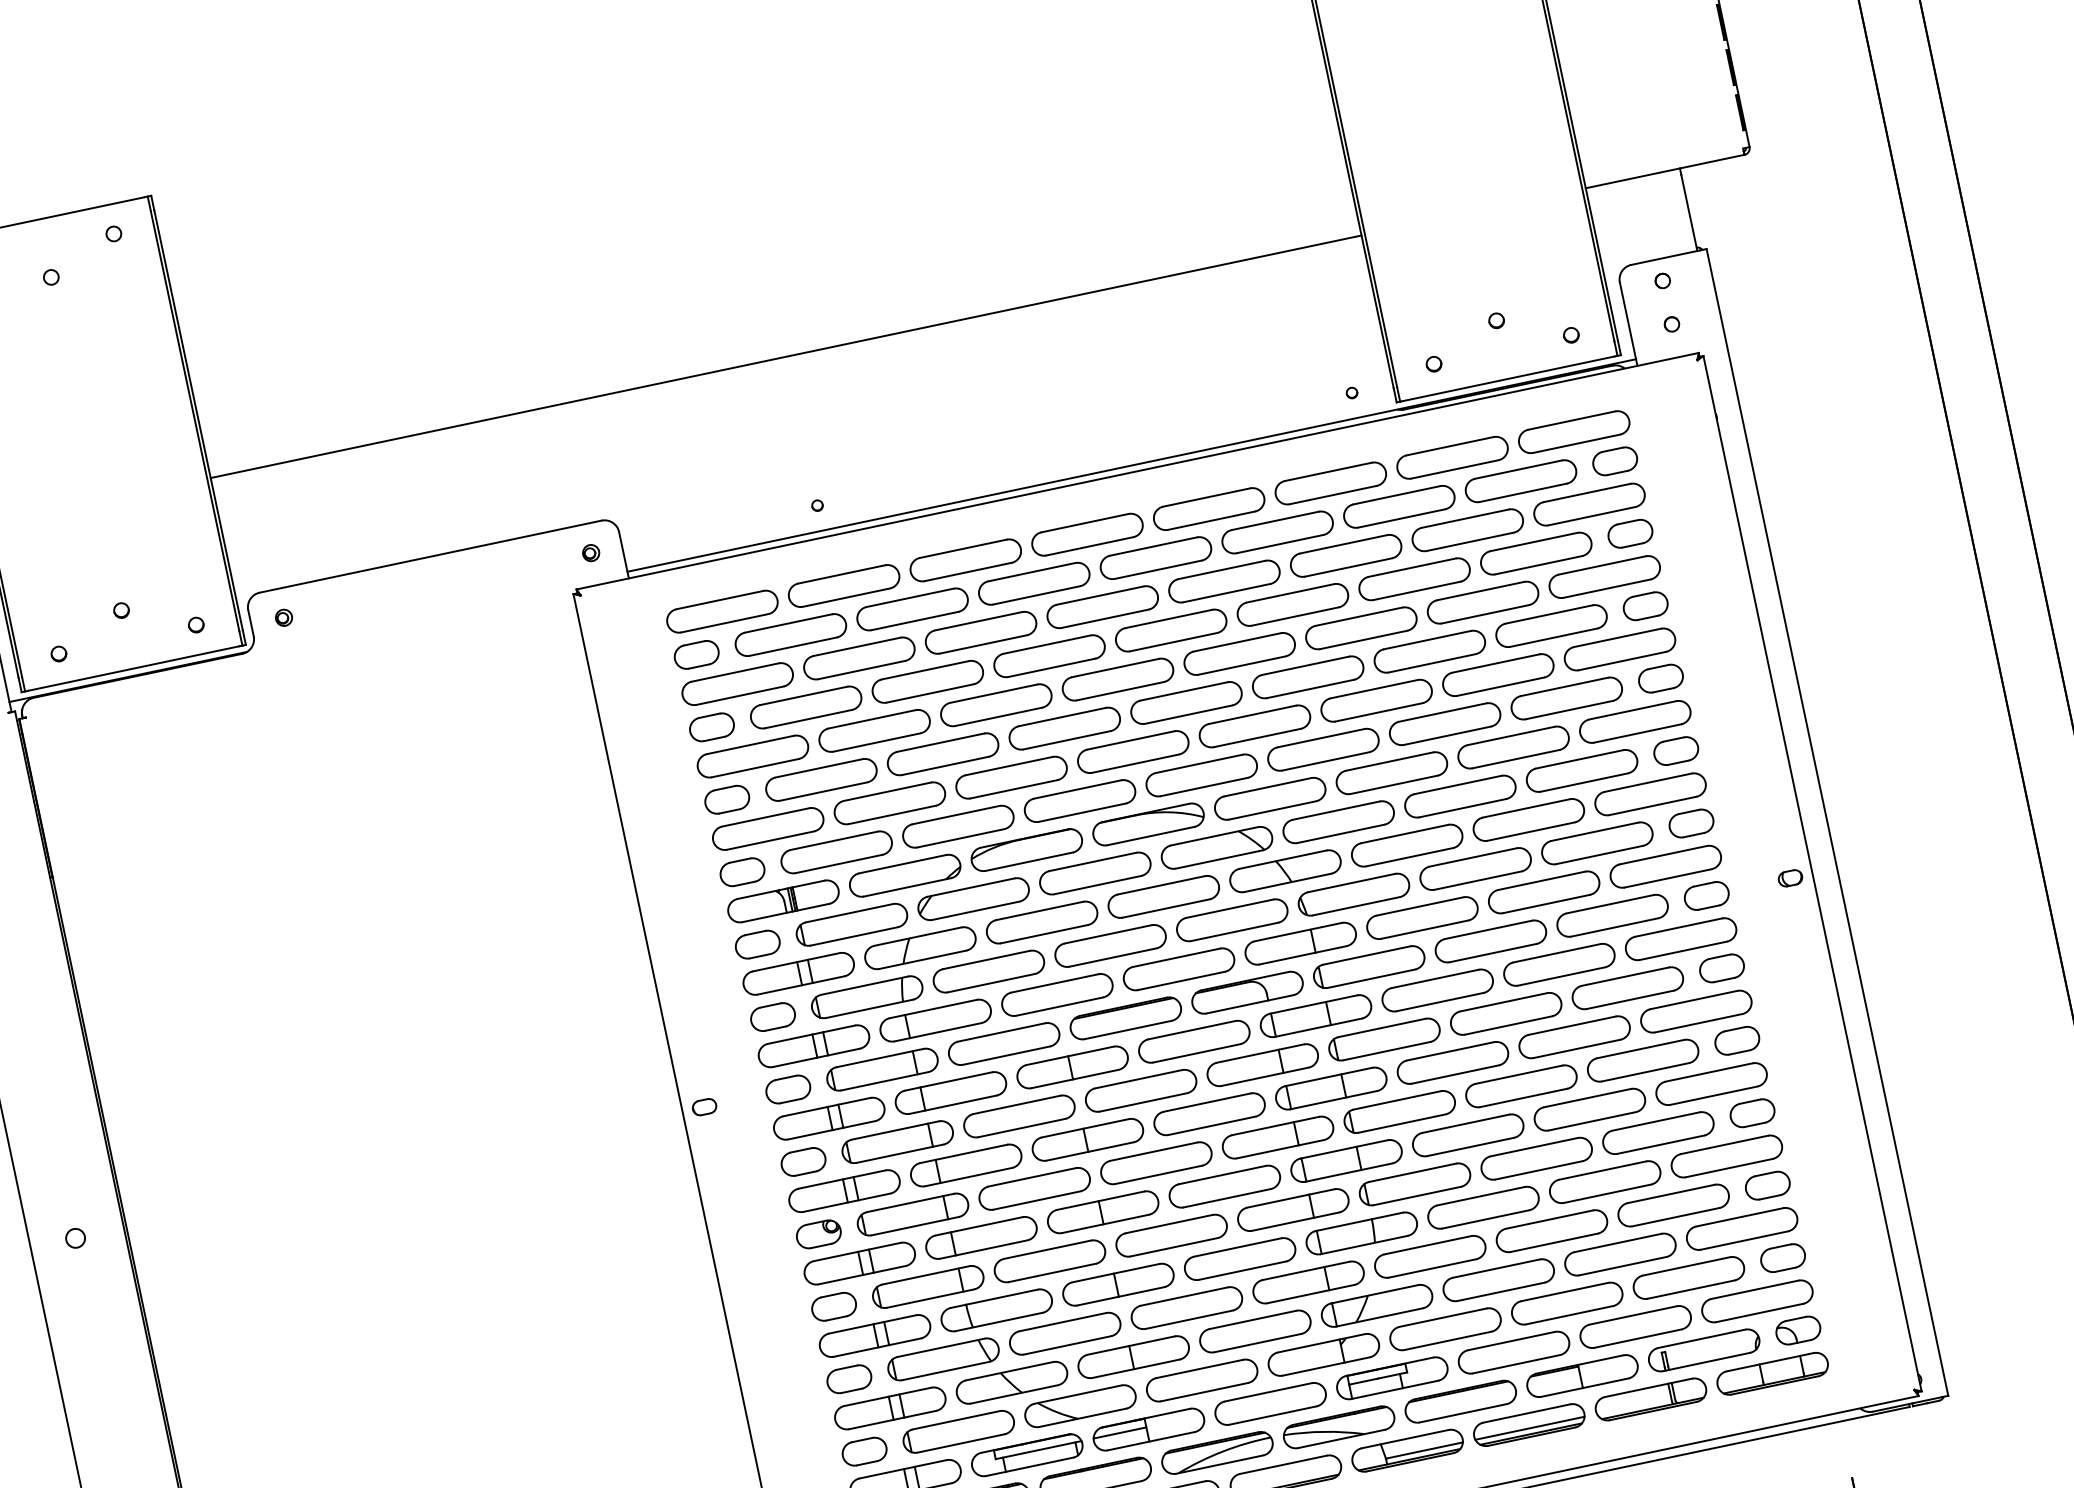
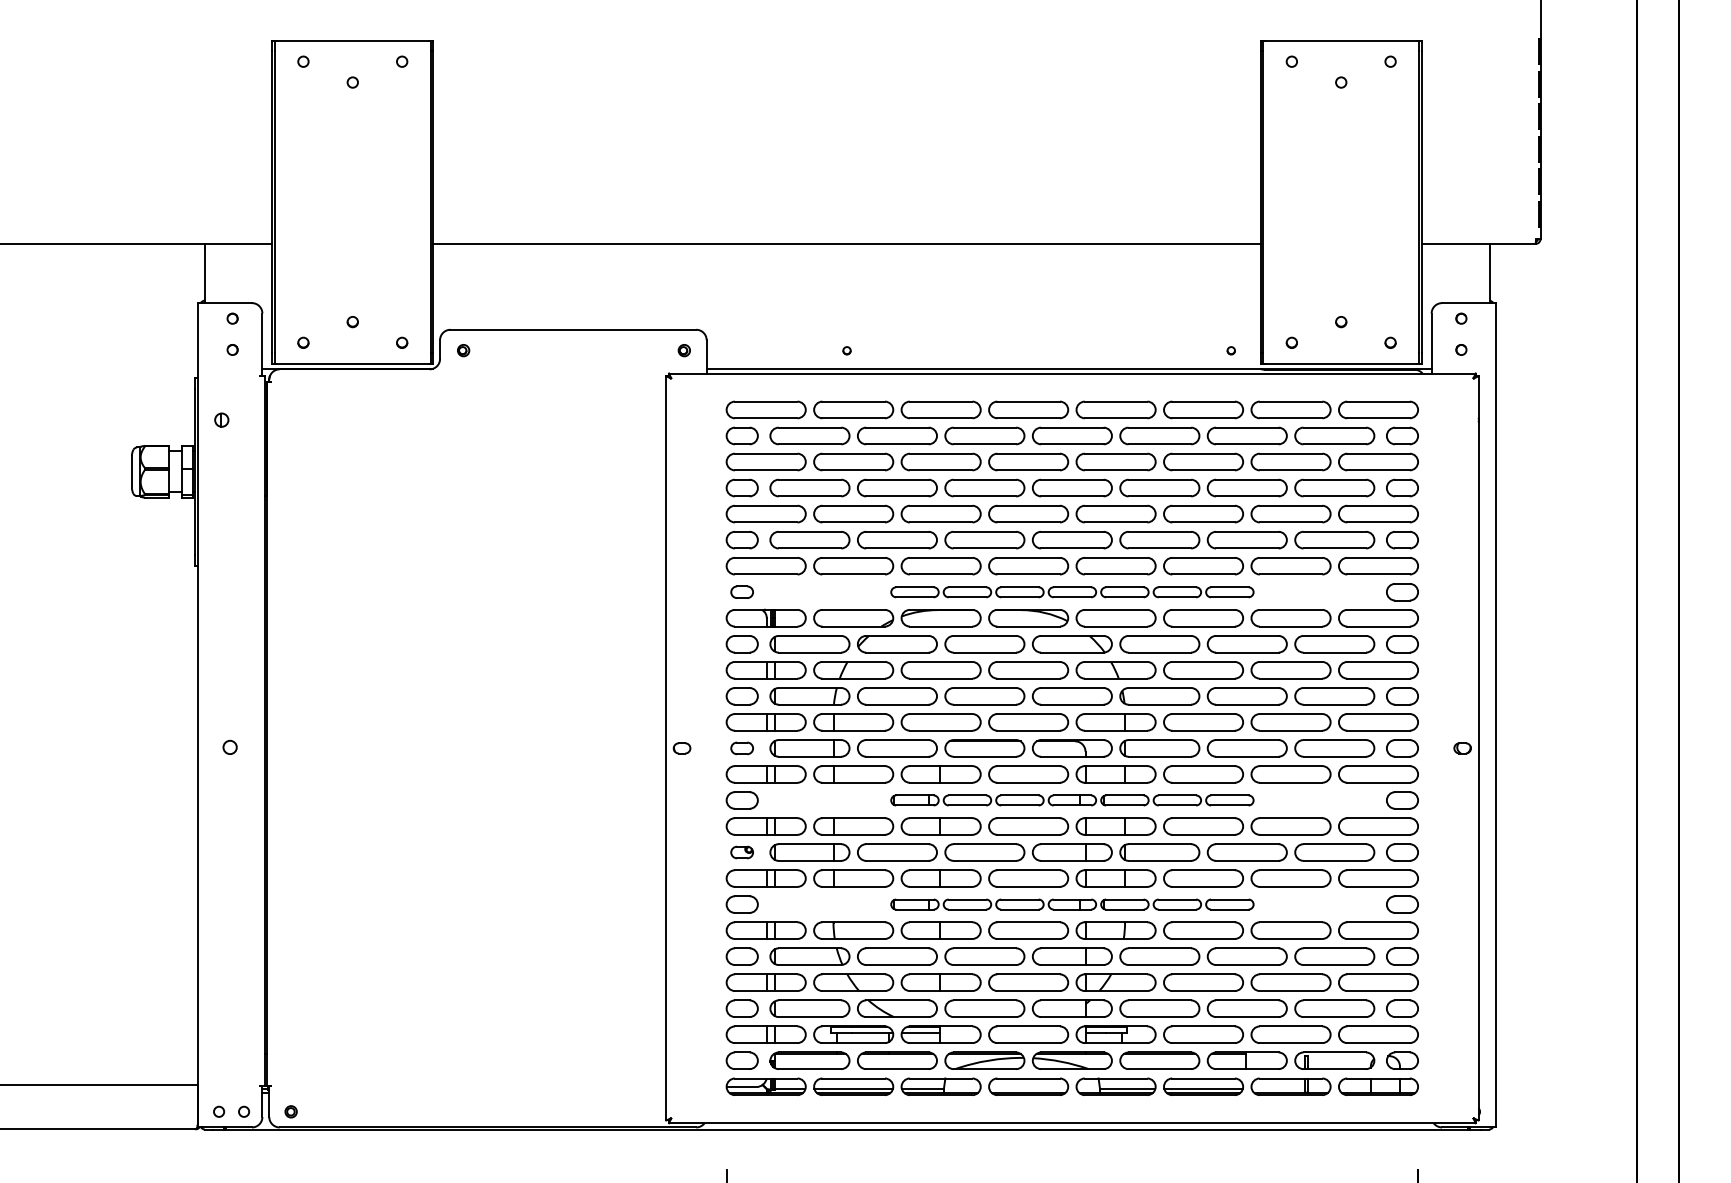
part: (1202, 775) -> (1072, 592), size x0.6
part: (741, 872) -> (741, 592), size x0.7
part: (1262, 1065) -> (1072, 800), size x0.6
part: (787, 1089) -> (741, 748), size x0.7
part: (1293, 1209) -> (1072, 904), size x0.6
part: (817, 1234) -> (741, 852), size x0.7

